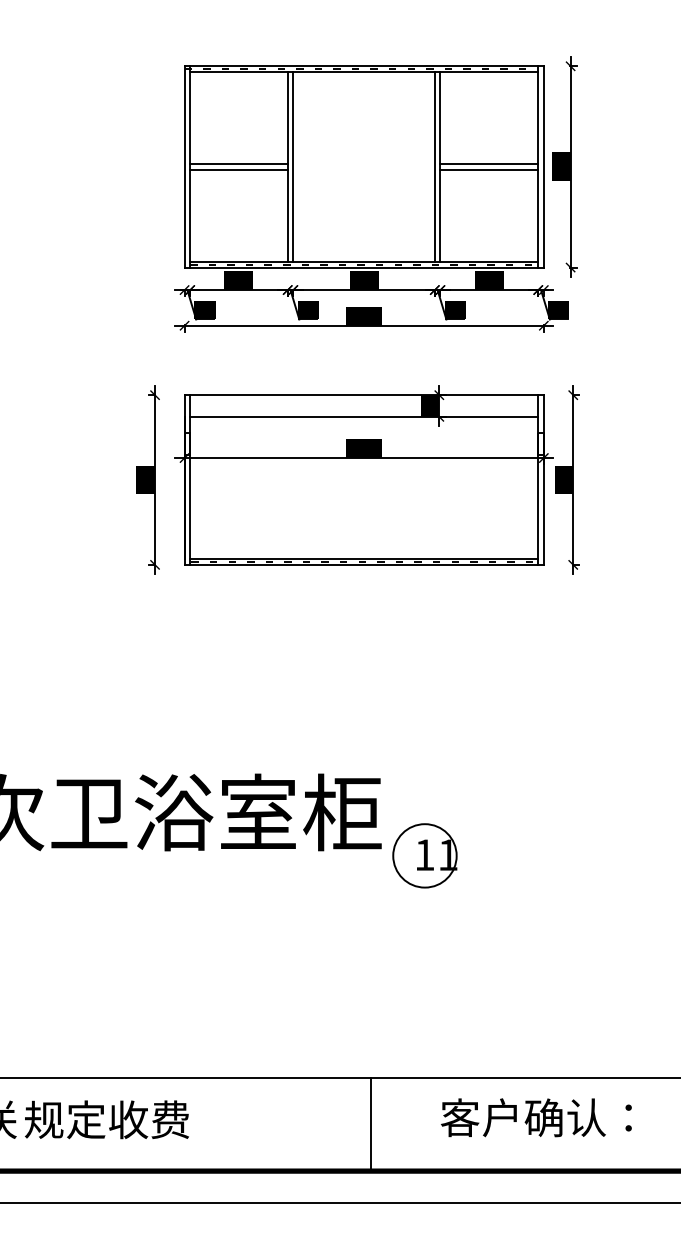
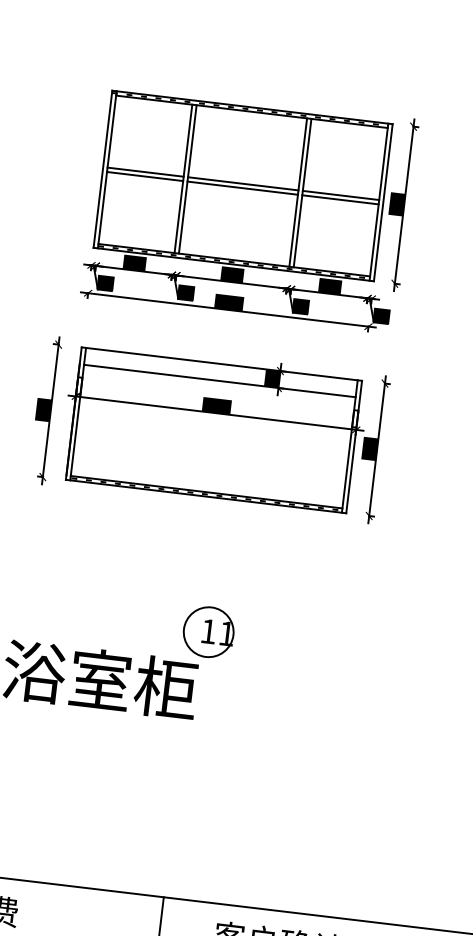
line: (363, 164) -> (242, 184), added
line: (363, 169) -> (242, 187), added
part: (424, 855) -> (208, 631), moved

